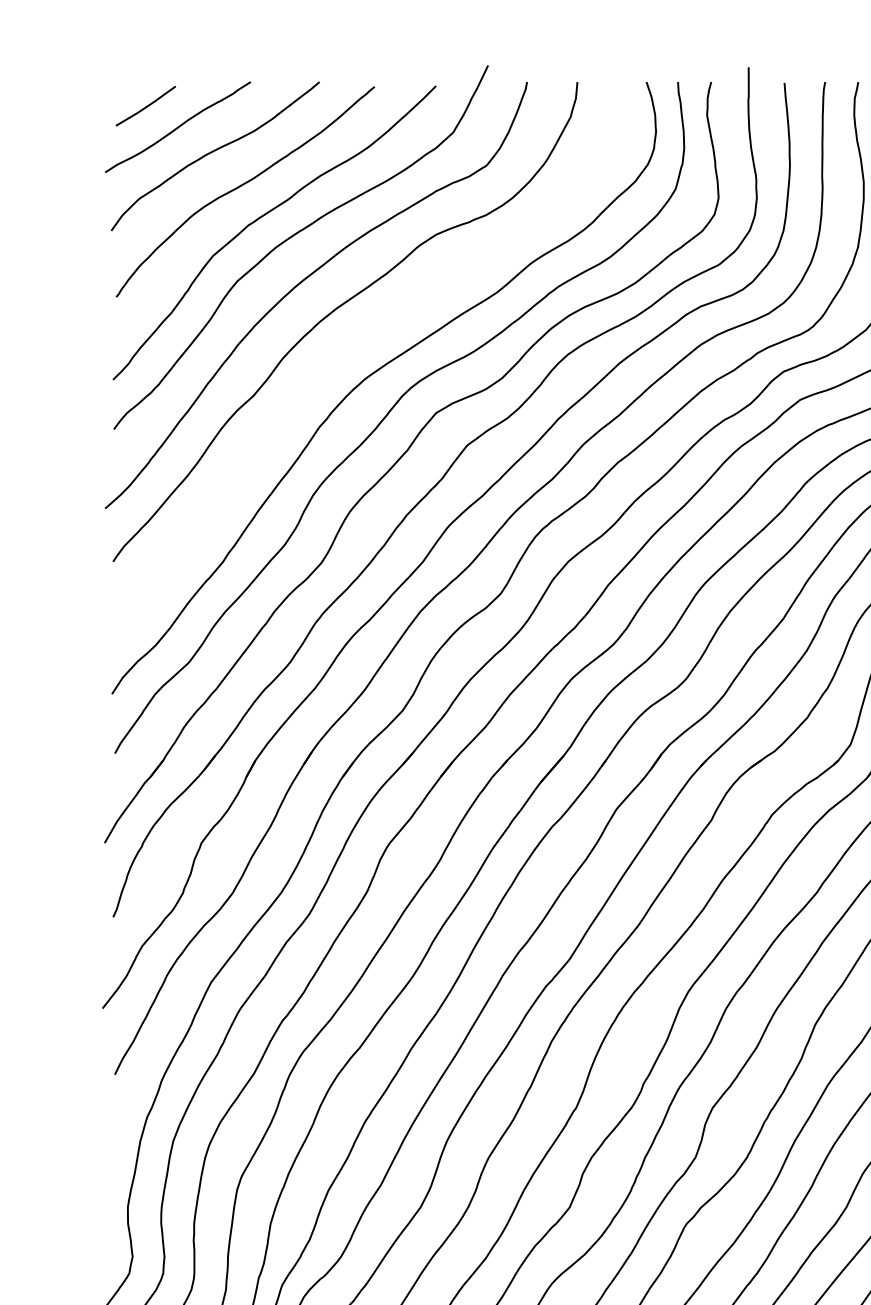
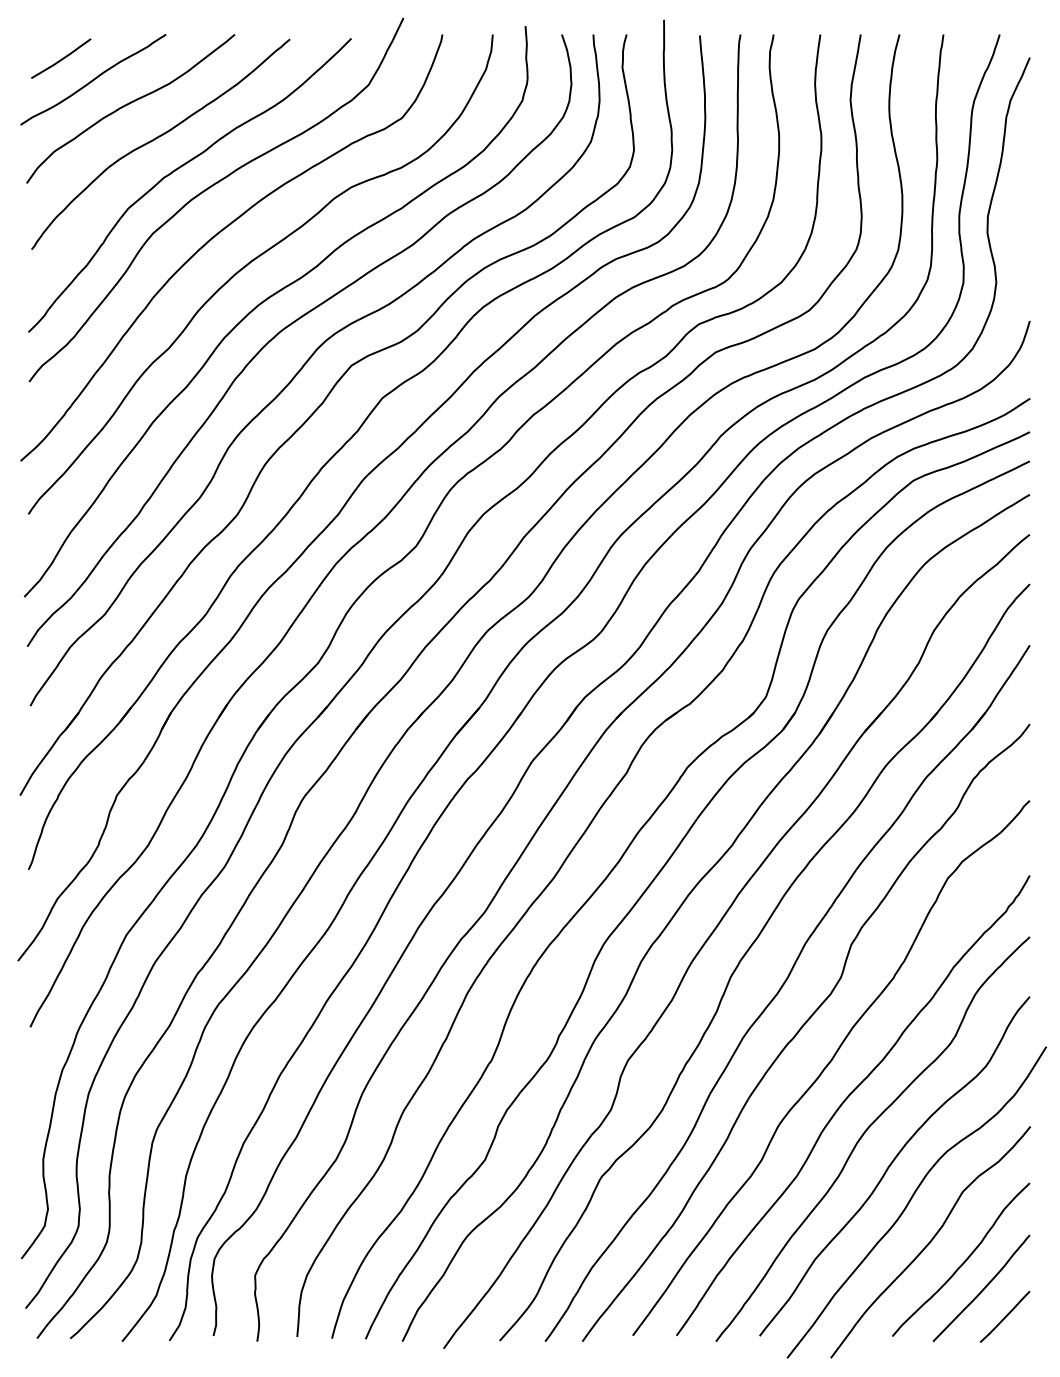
curve: (353, 347) -> (268, 299), added

